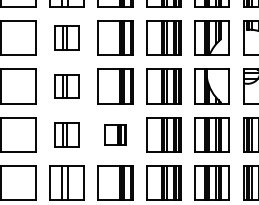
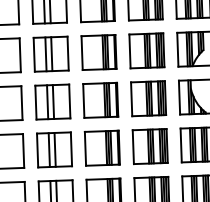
part: (66, 37) -> (50, 53), size x1.43
part: (66, 86) -> (52, 102), size x1.43
part: (66, 134) -> (54, 149), size x1.43
part: (115, 134) -> (102, 147), size x1.67

